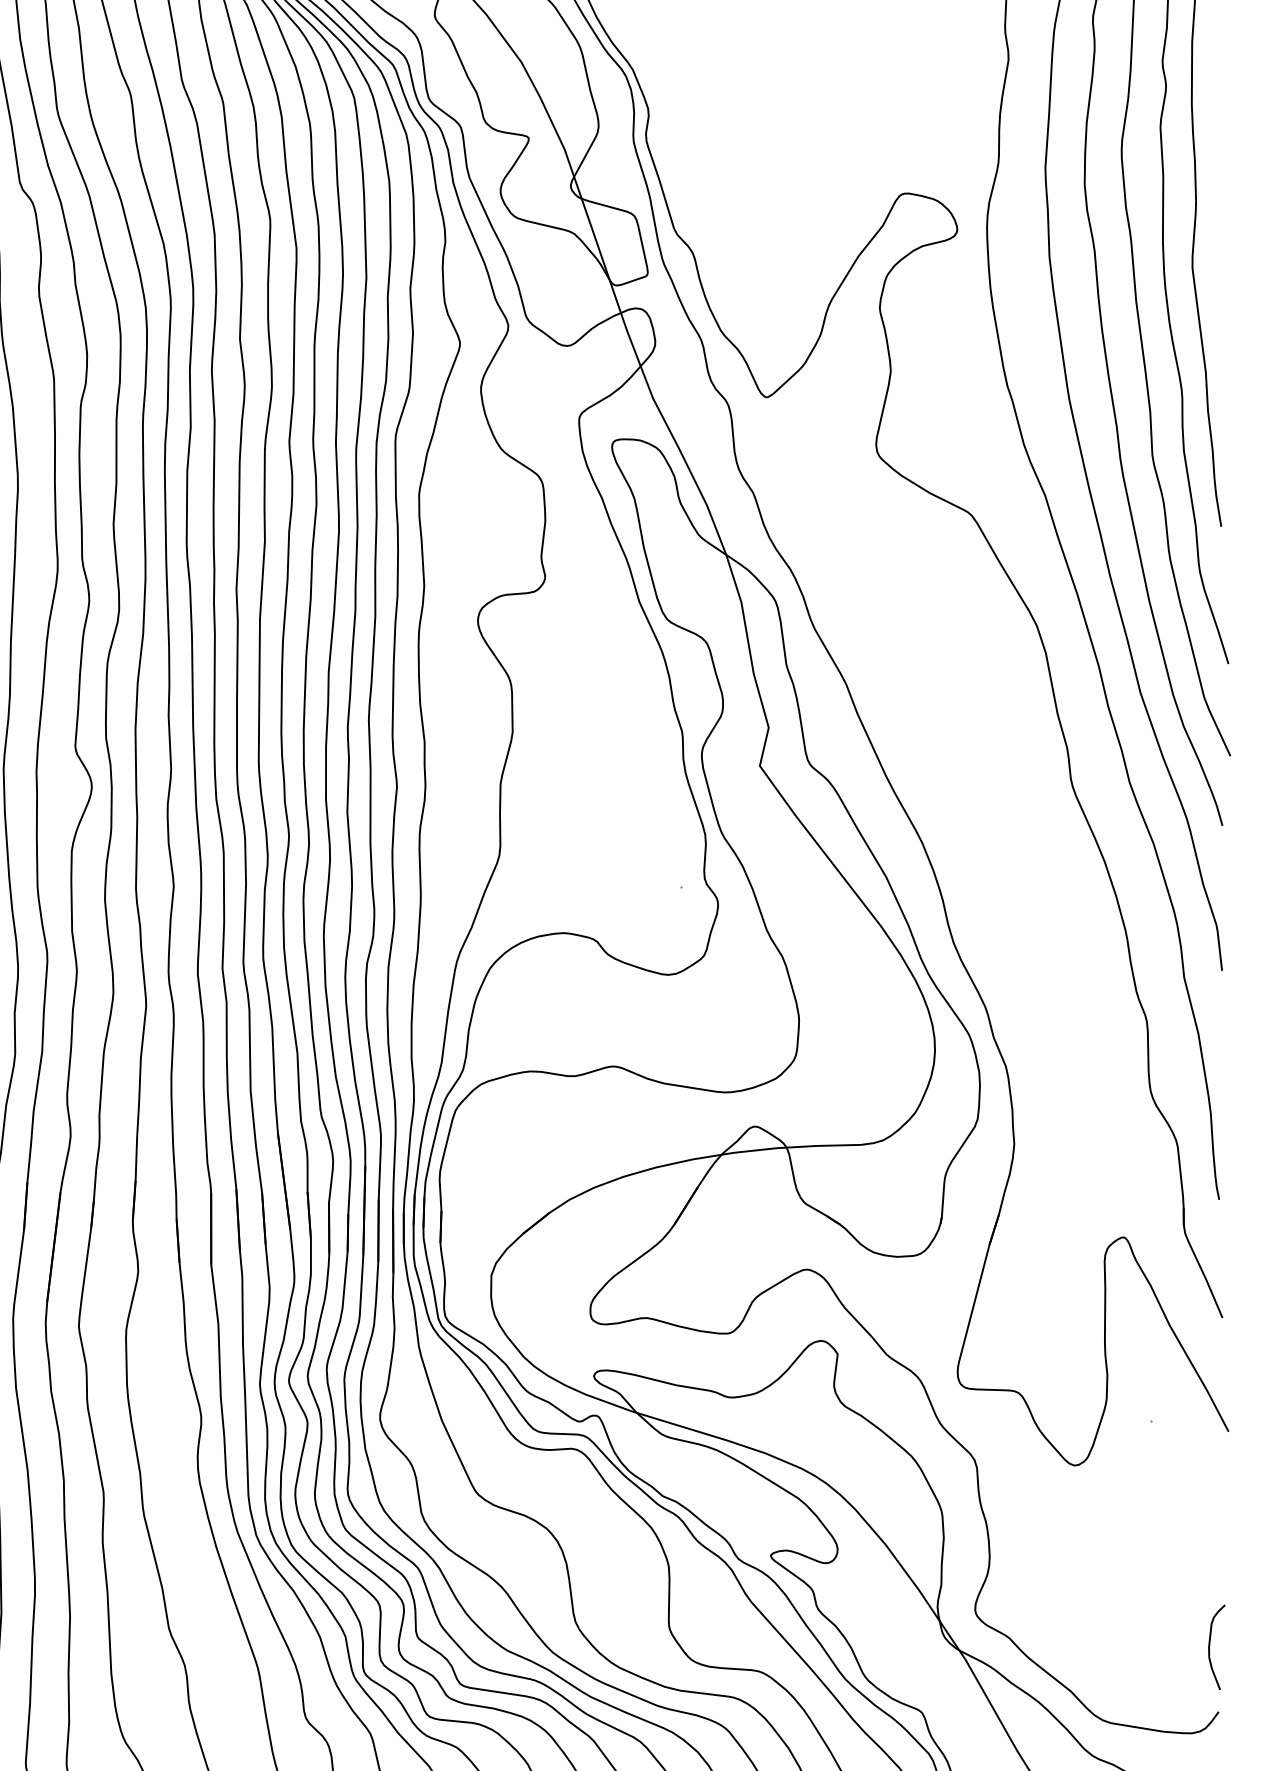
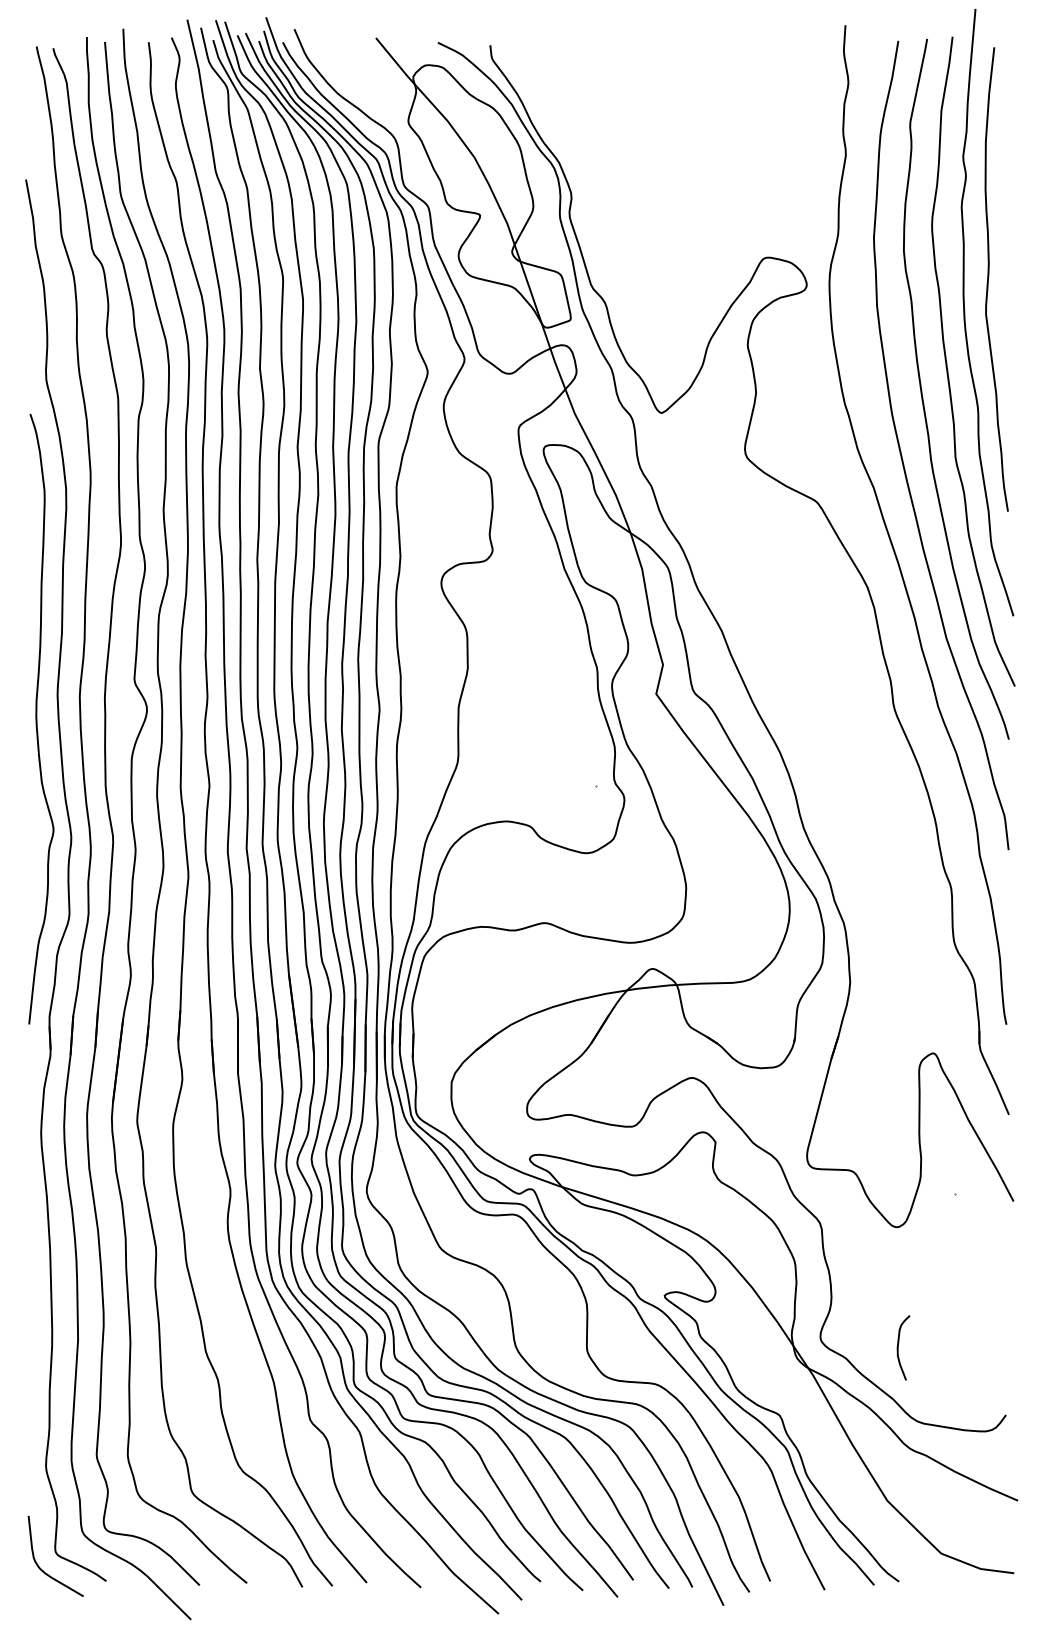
curve: (1210, 1646) -> (898, 1347), moved

